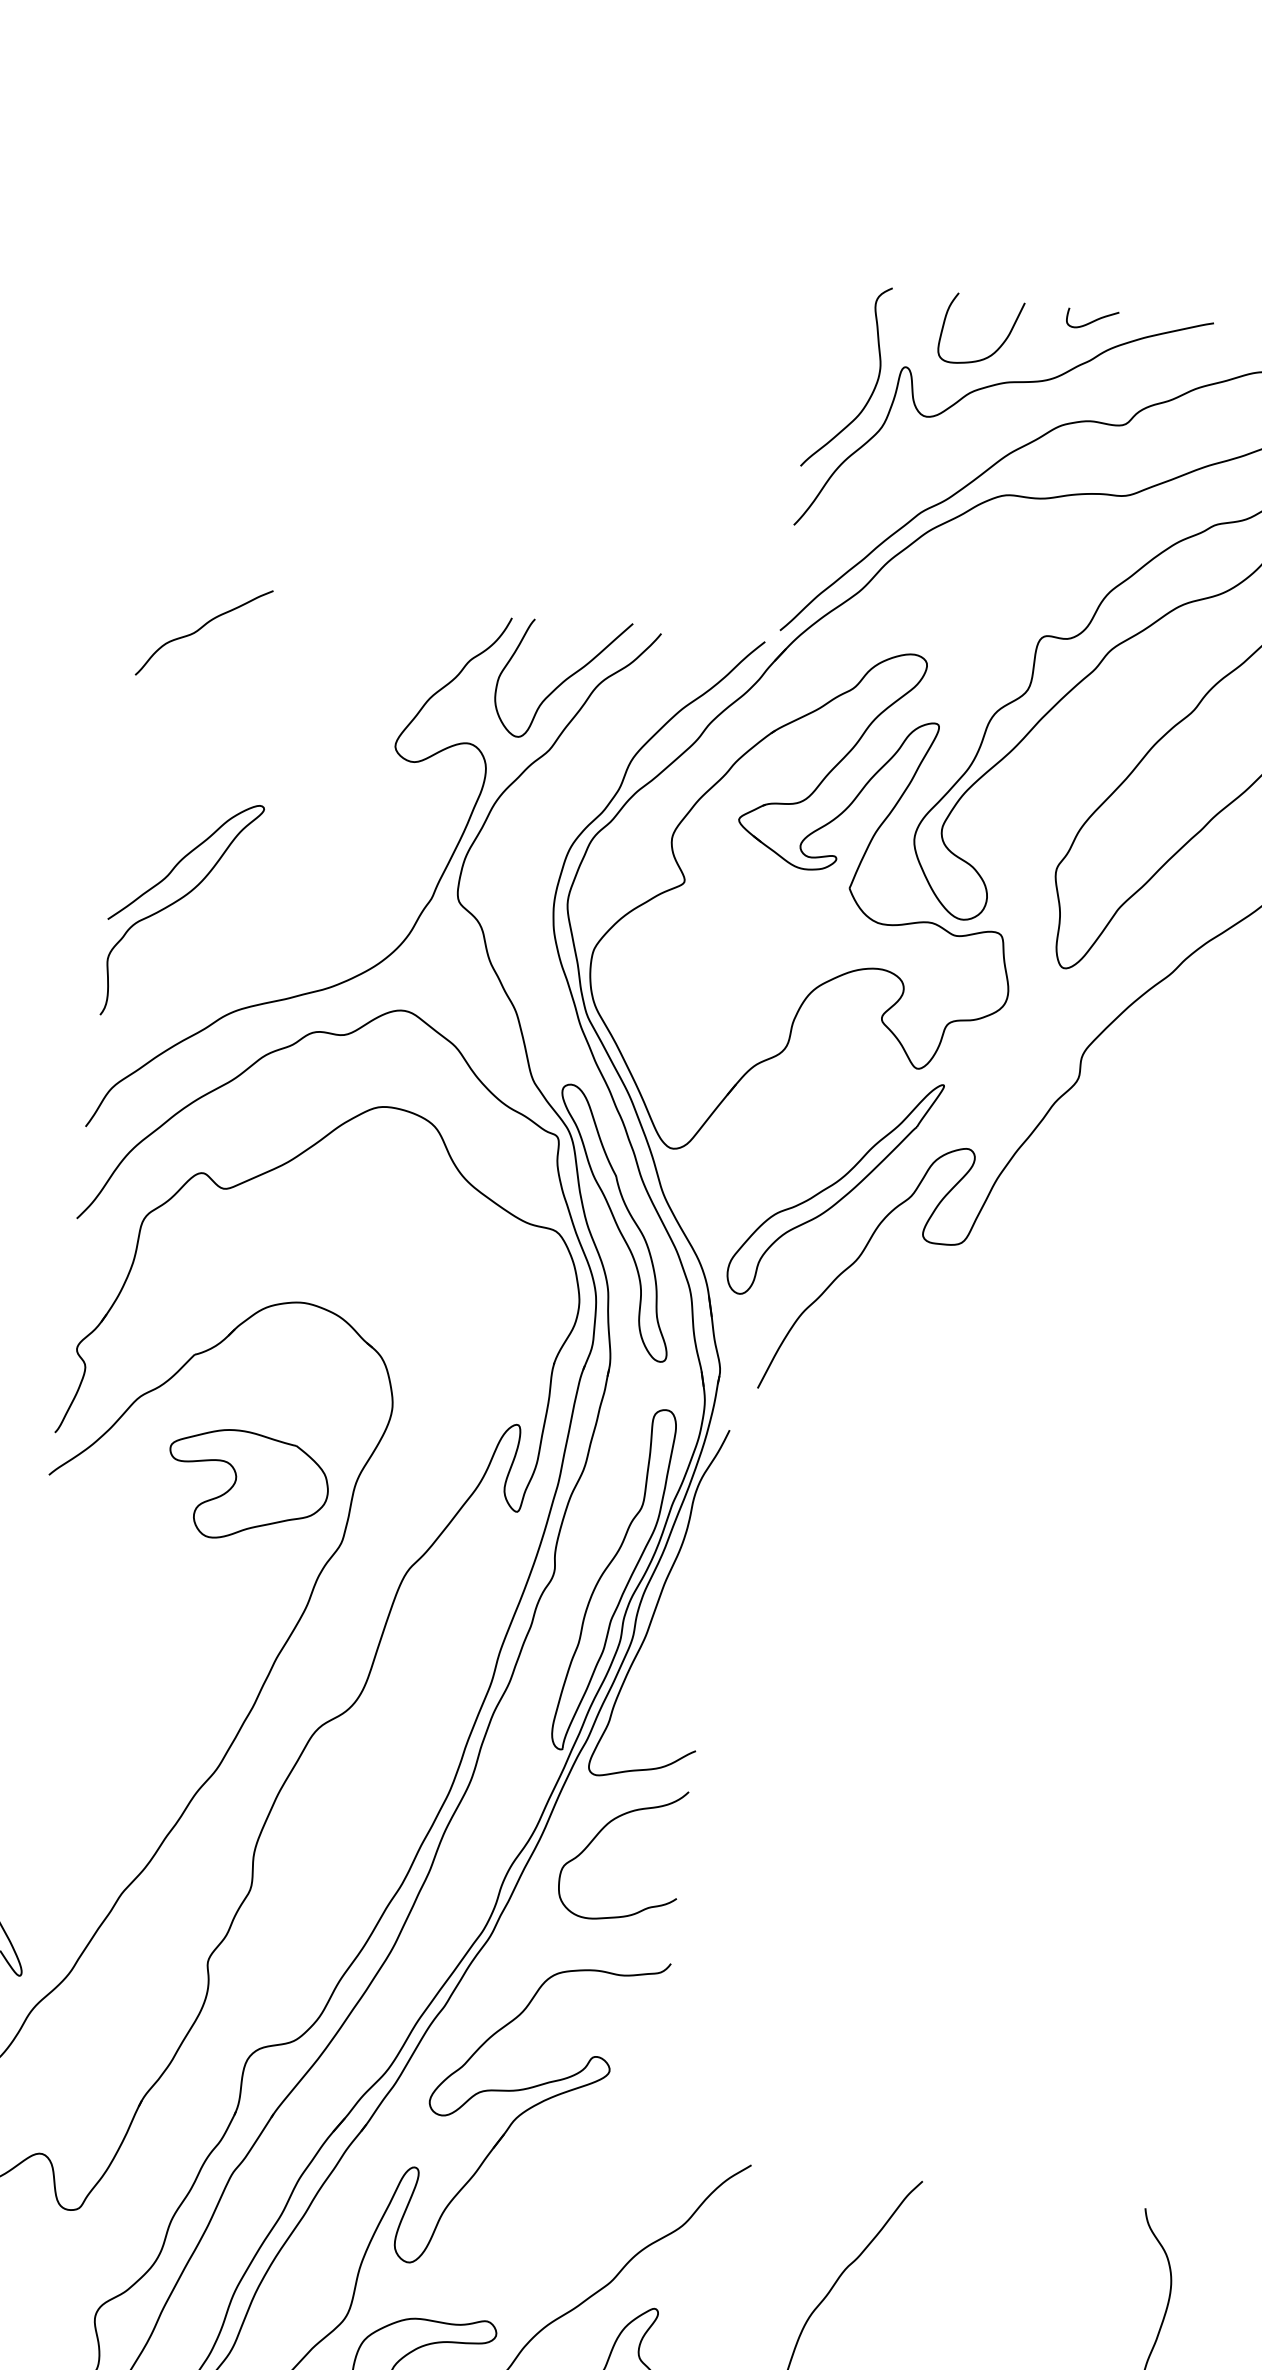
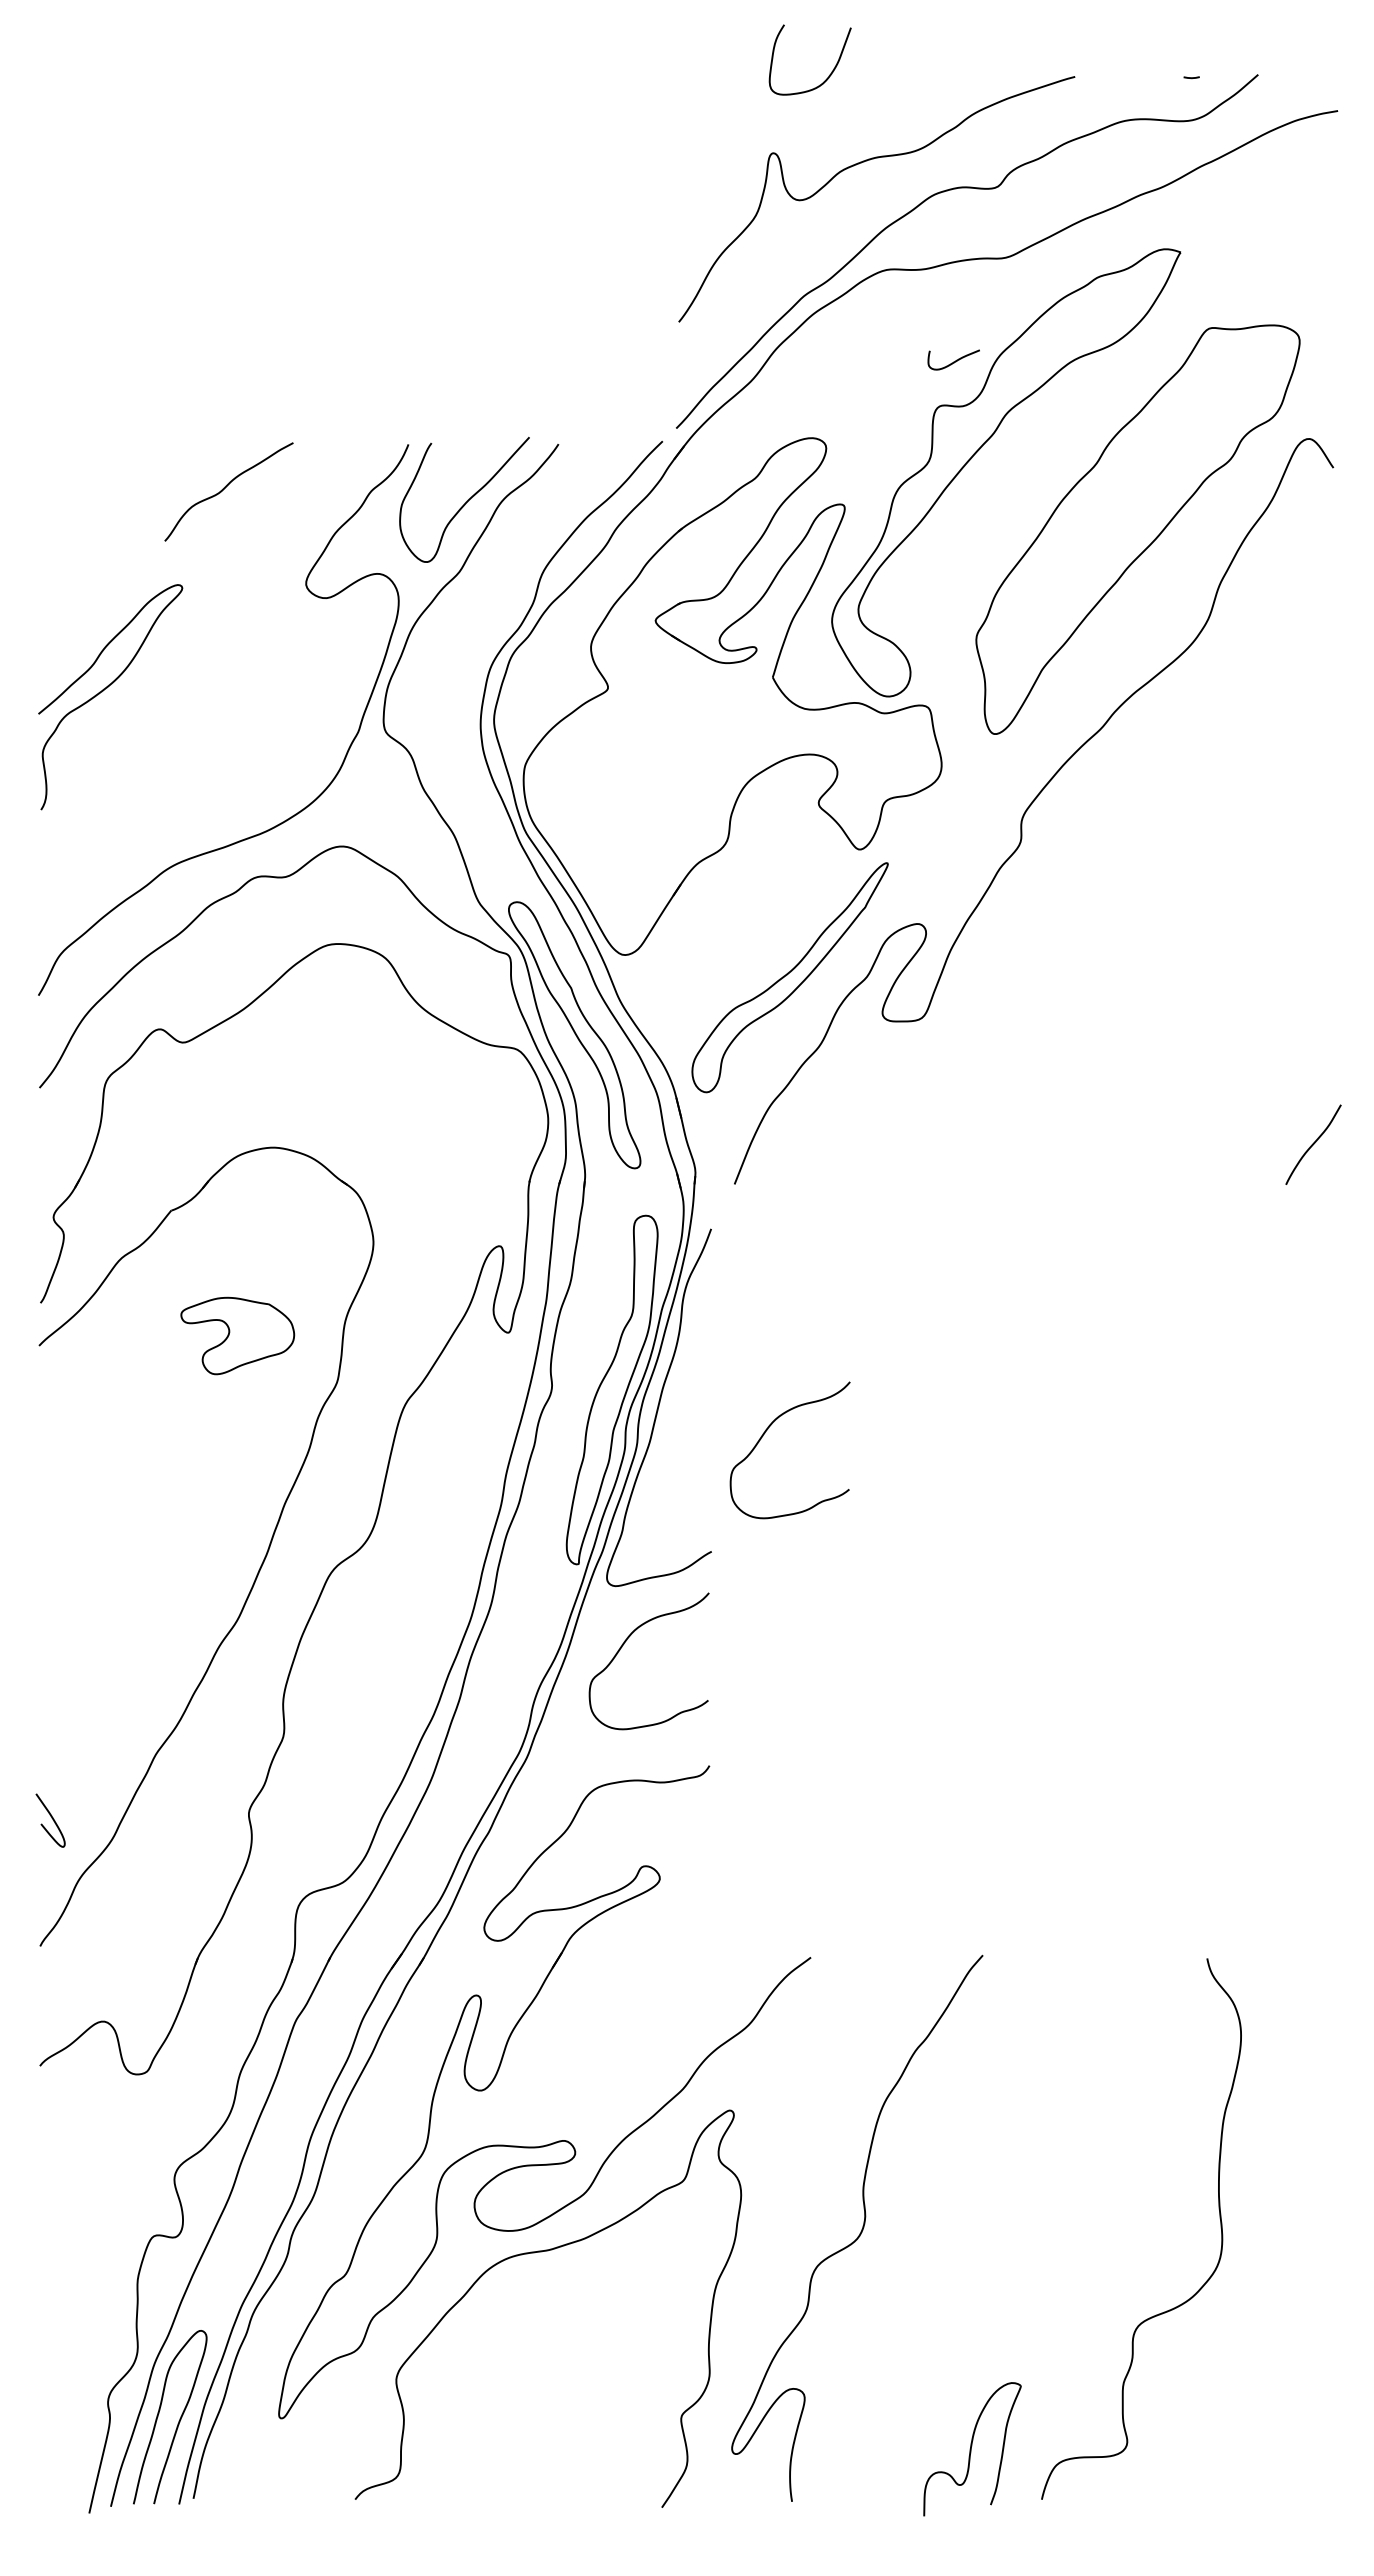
curve: (1091, 320) -> (953, 361), moved
curve: (998, 347) -> (829, 74), moved
curve: (873, 388) -> (743, 177), removed
curve: (201, 629) -> (225, 488), moved
curve: (175, 902) -> (104, 690), moved
part: (247, 1485) -> (237, 1335), size x0.7
curve: (761, 1639) -> (765, 1433), added

